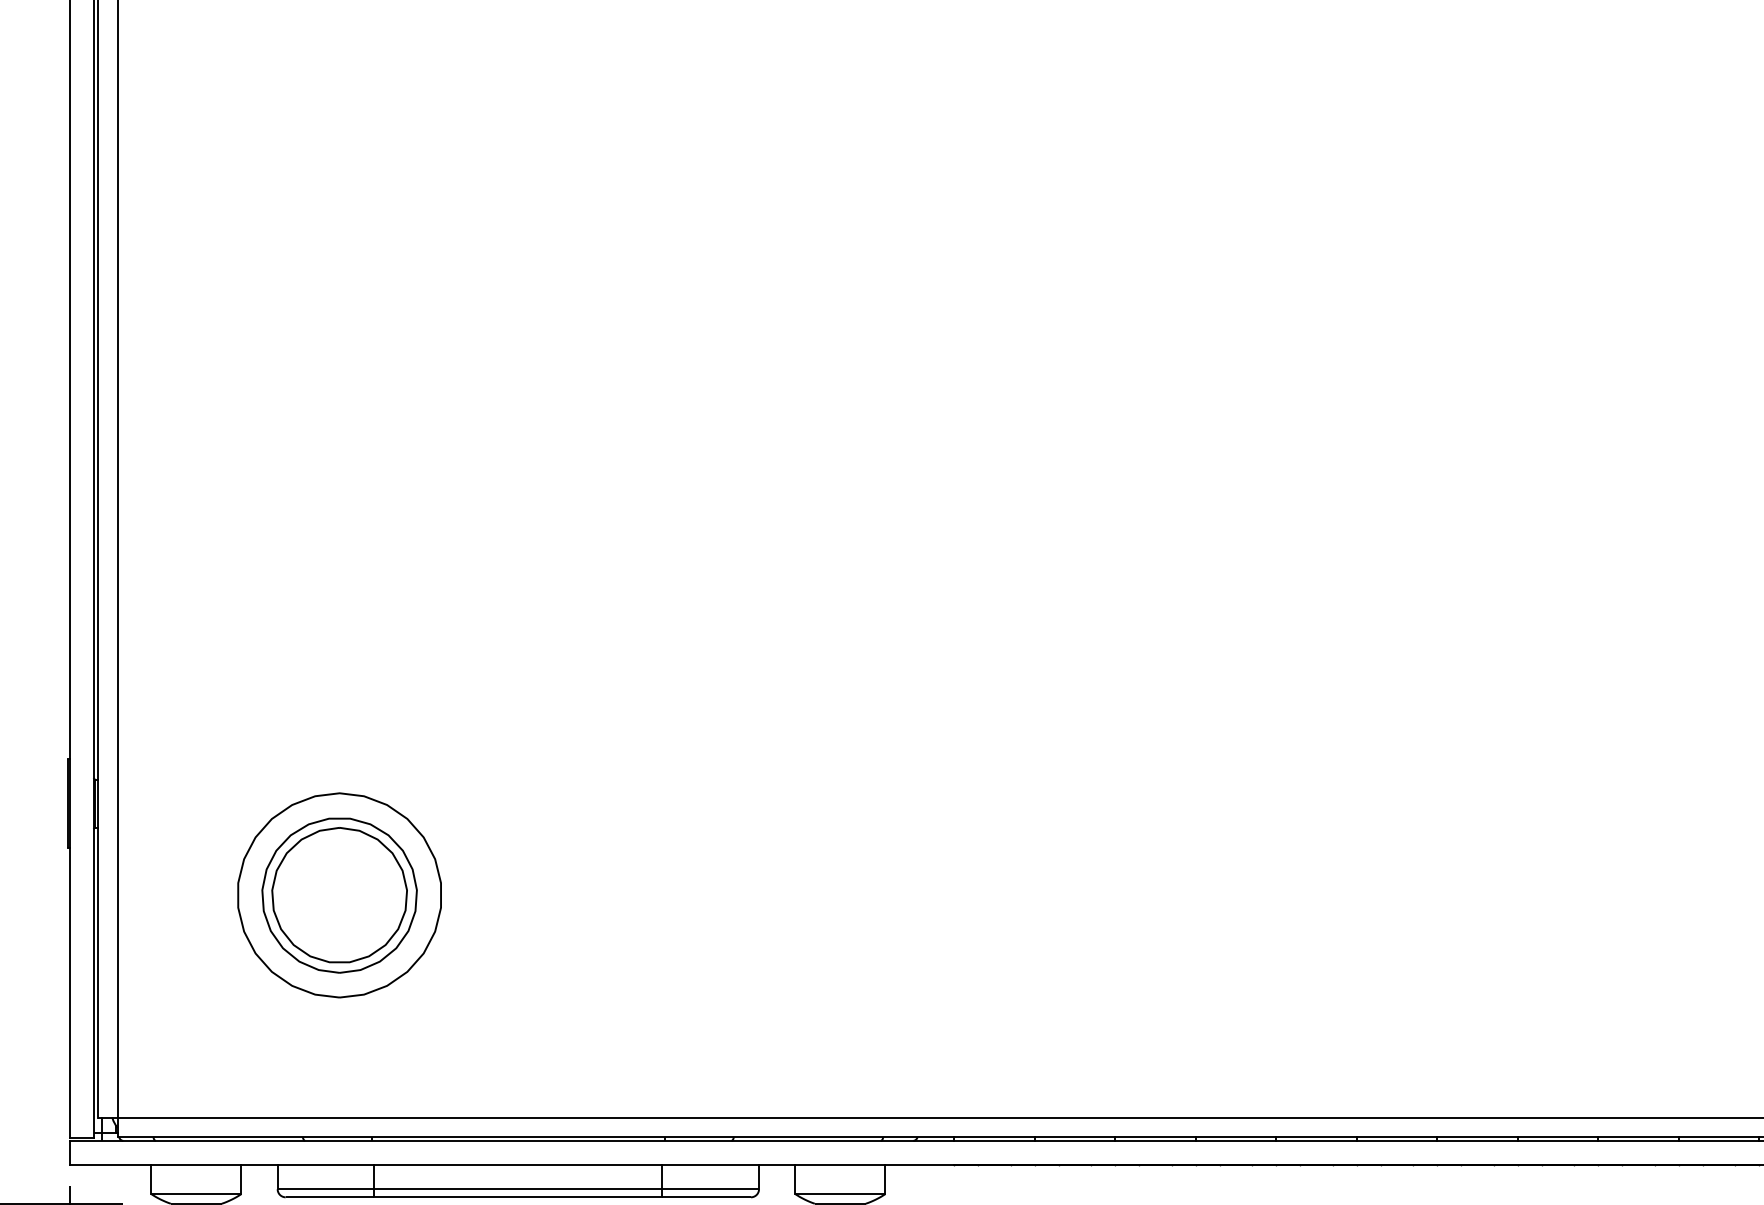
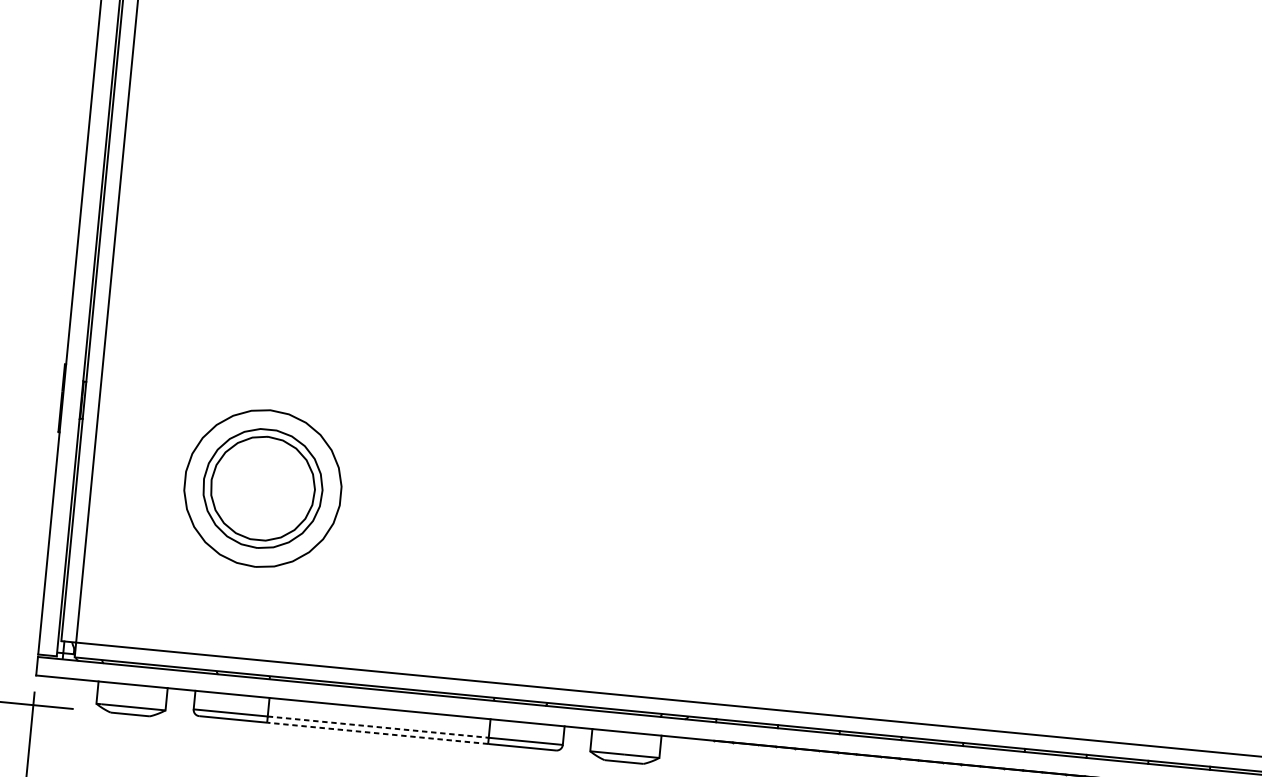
line: (518, 1189) -> (378, 727), solid -> dashed
line: (517, 1197) -> (377, 733), solid -> dashed

